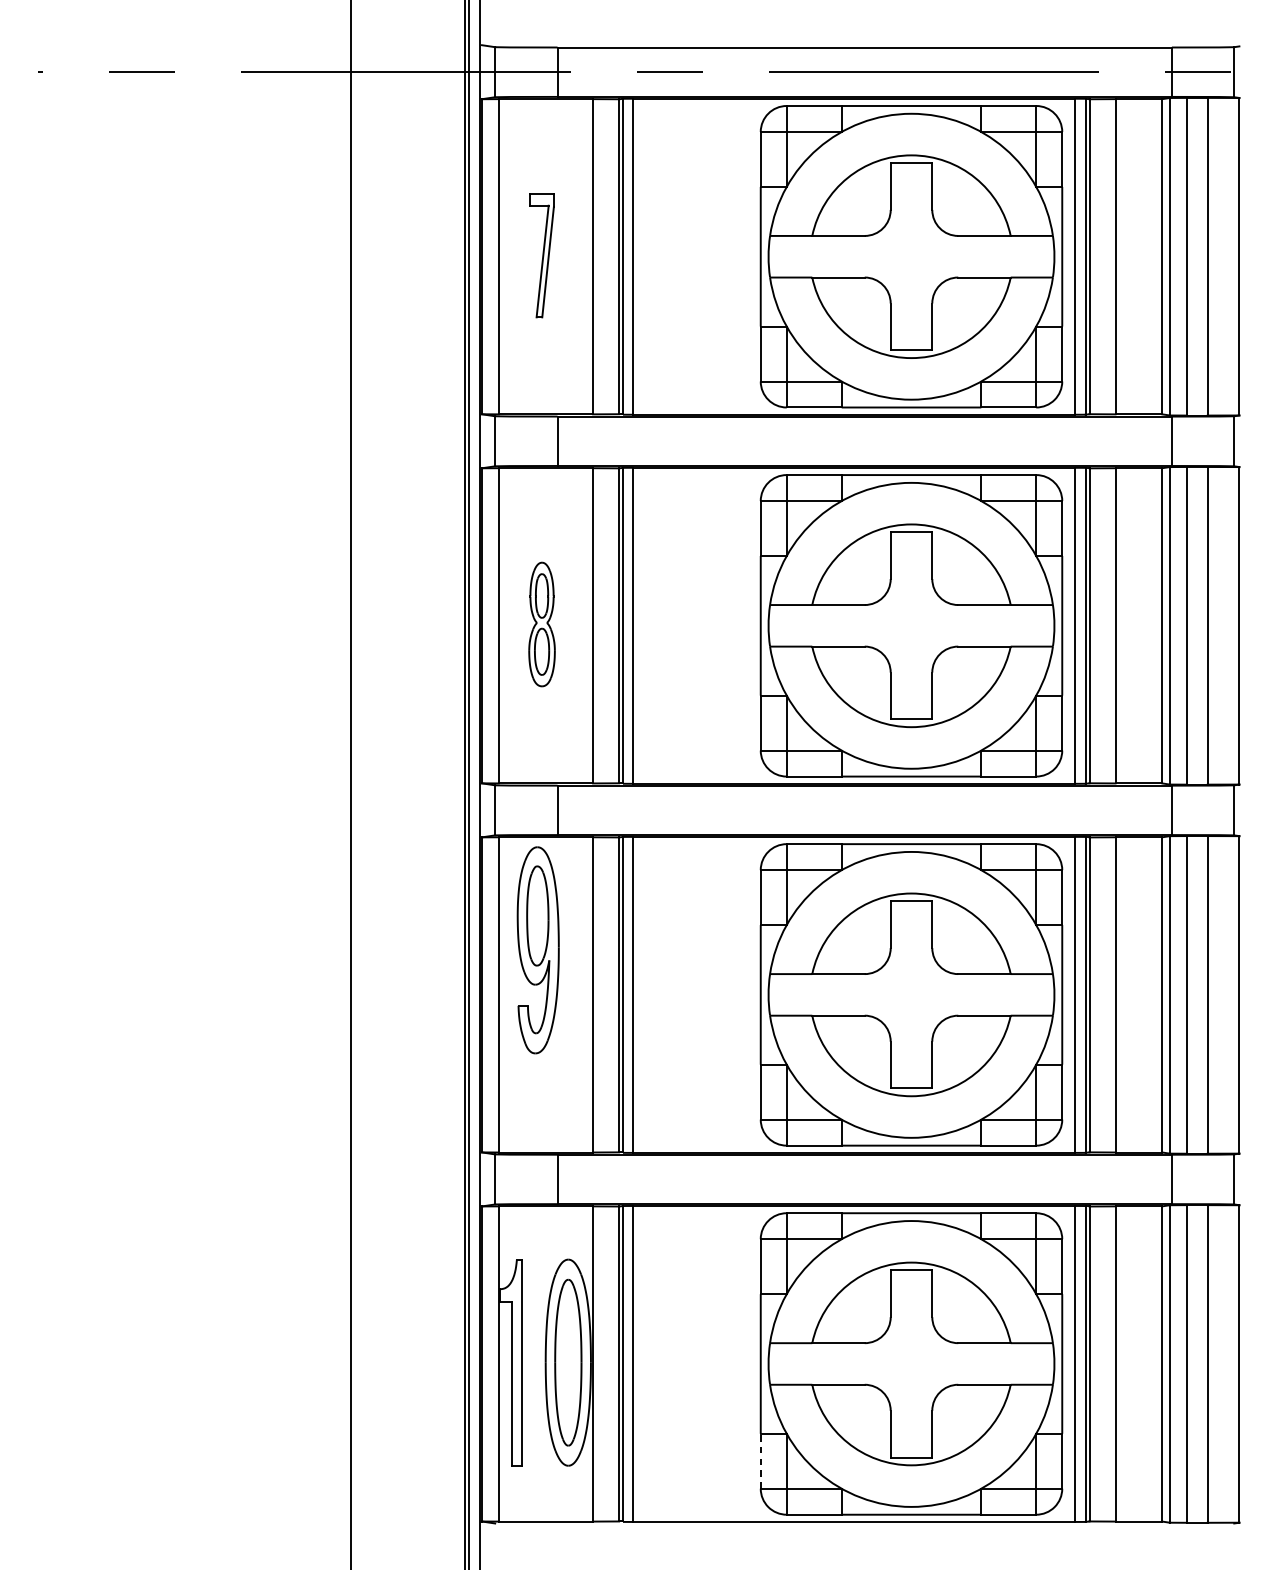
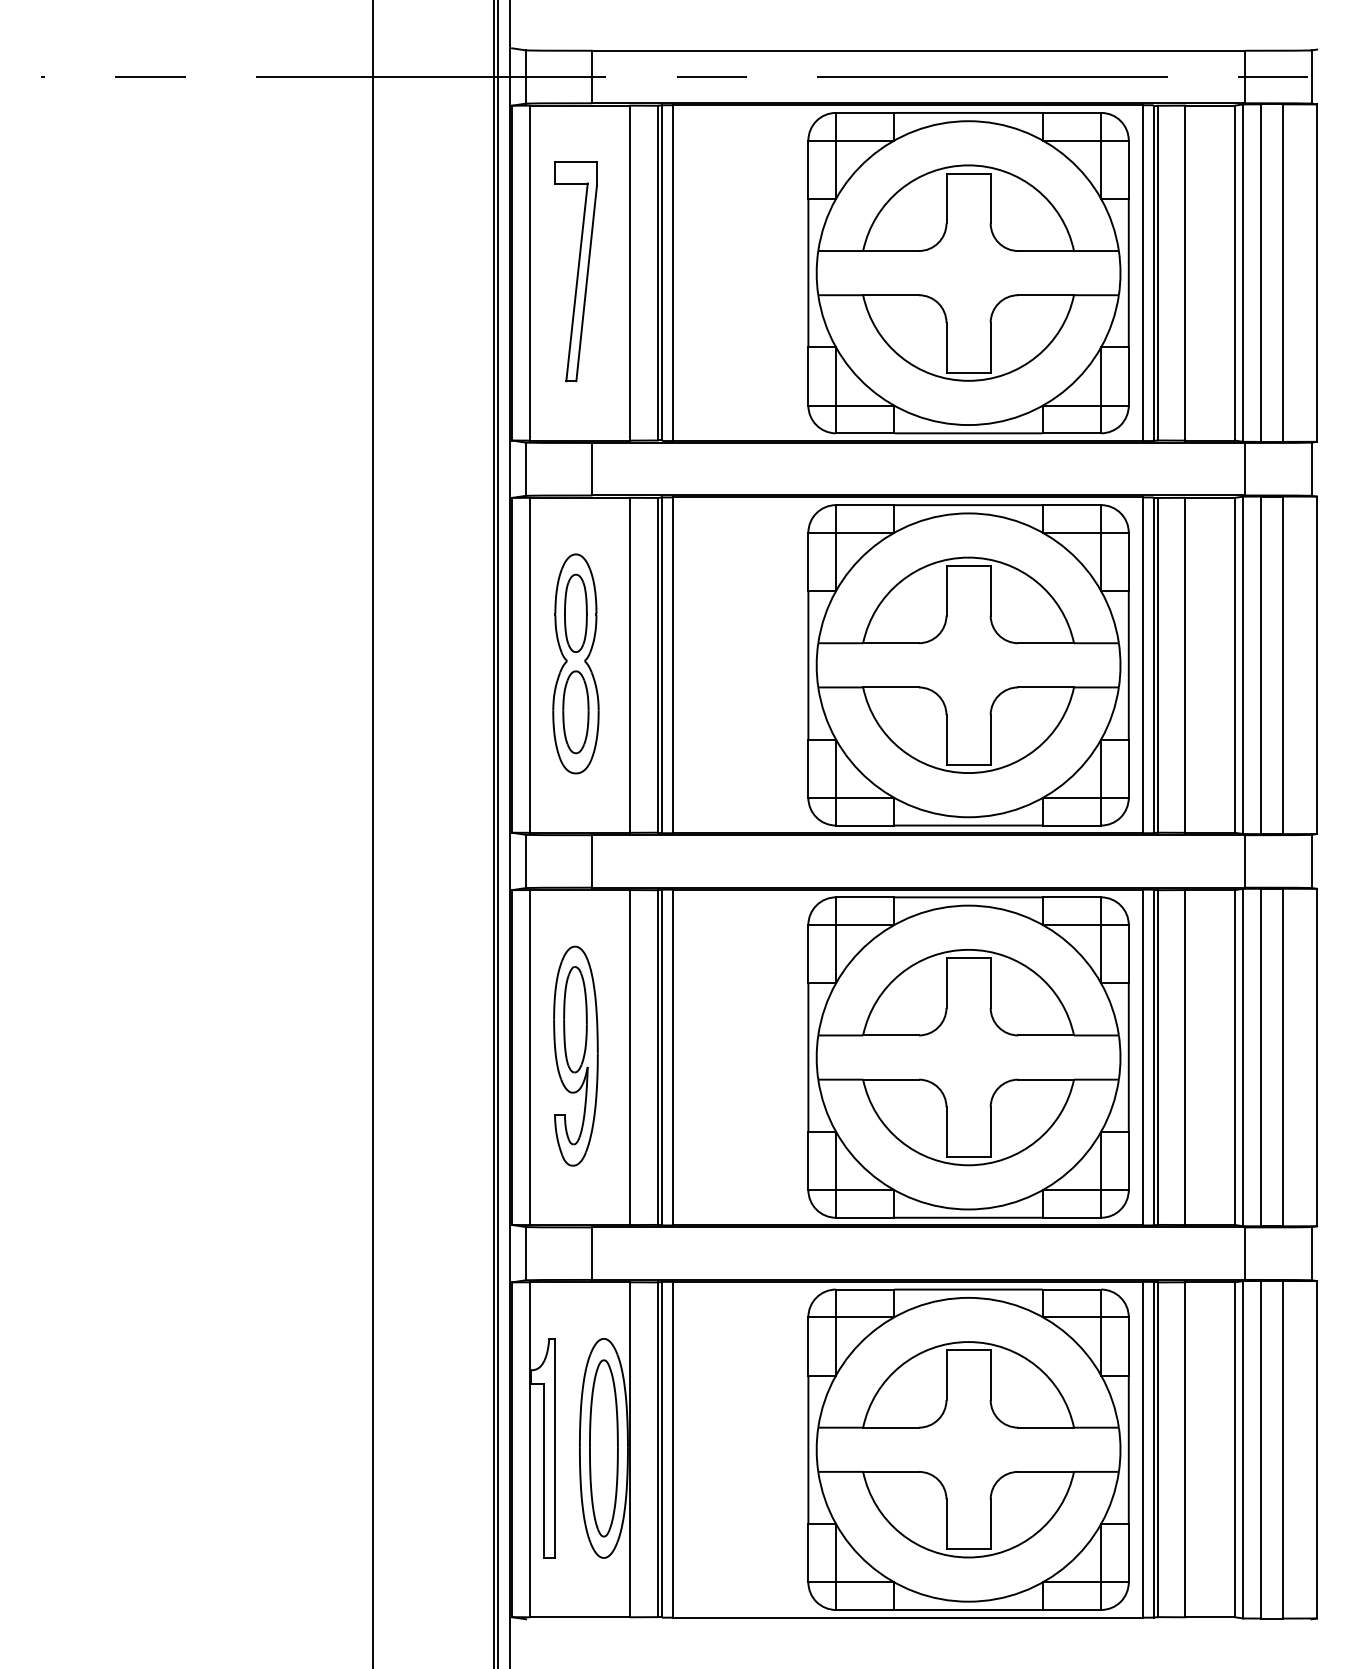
part: (541, 255) -> (575, 271), size x1.67
part: (541, 624) -> (575, 663), size x1.67
part: (537, 949) -> (575, 1055), moved
line: (760, 1460) -> (808, 1552), dashed -> solid

